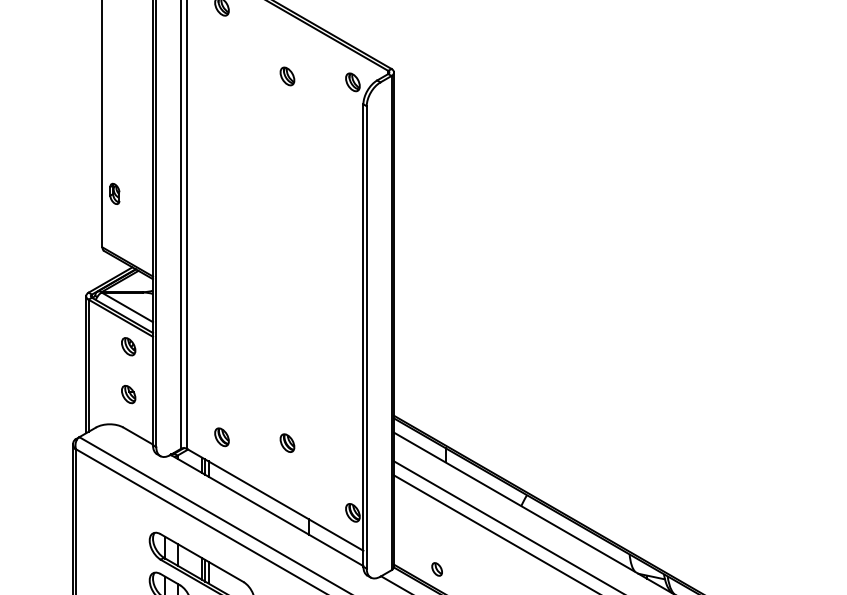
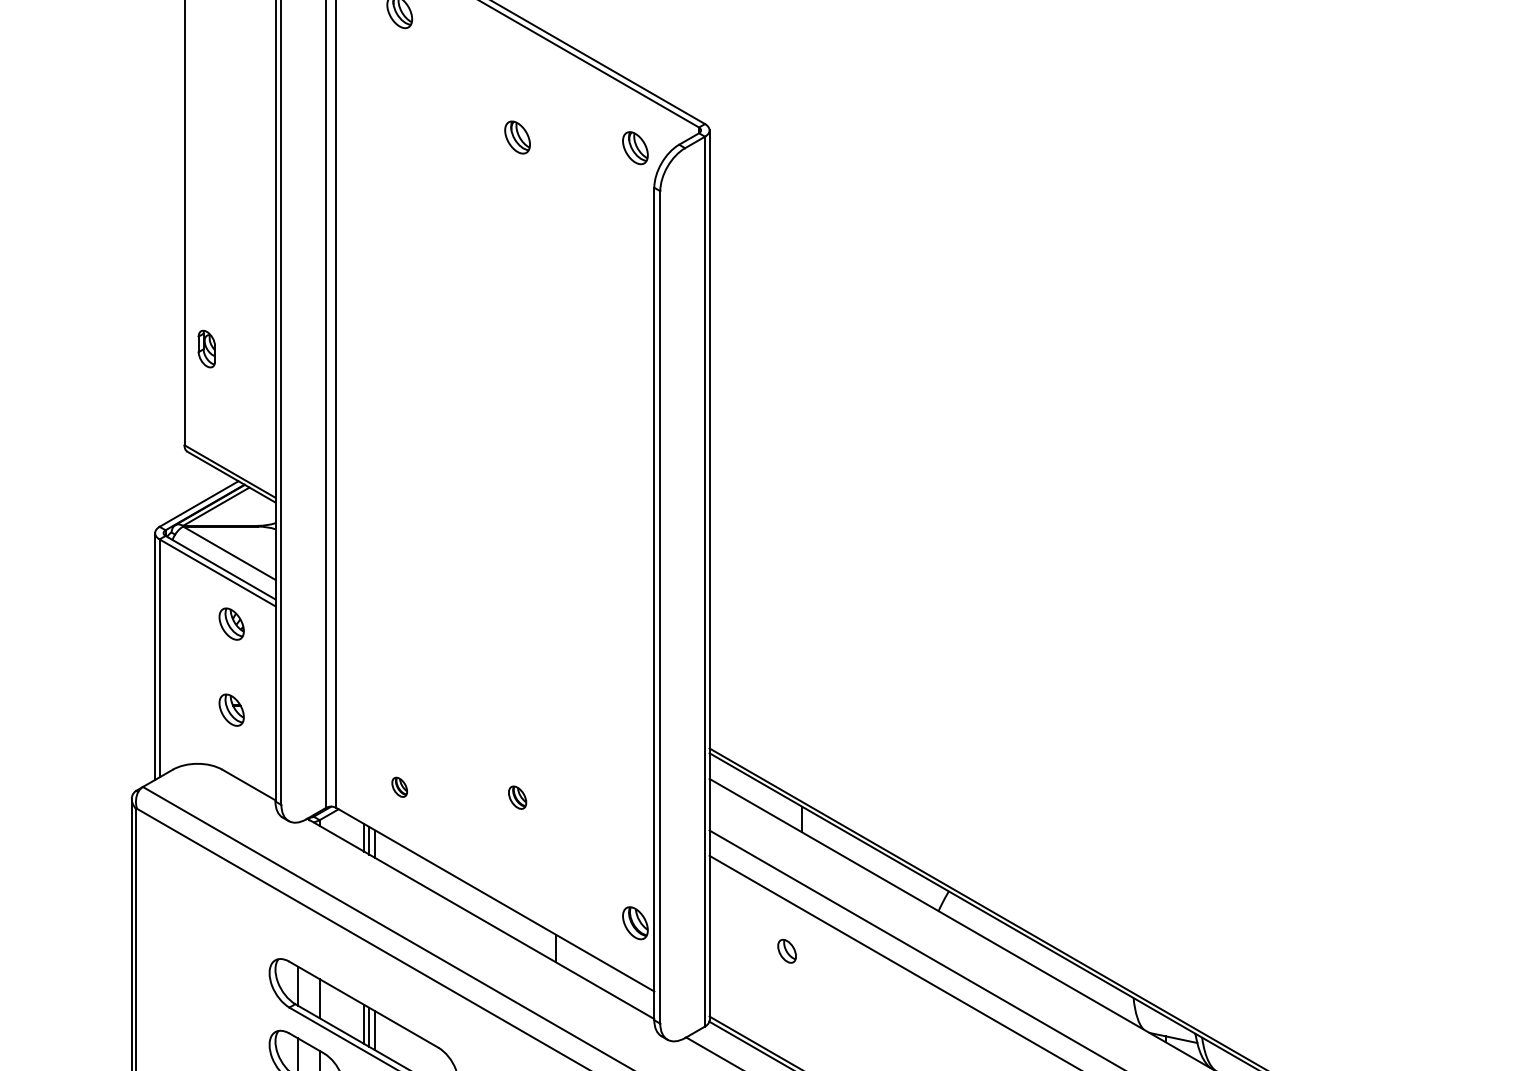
part: (221, 437) -> (398, 787), size x0.6
part: (287, 442) -> (517, 796), size x0.7
part: (436, 569) -> (785, 951), moved

